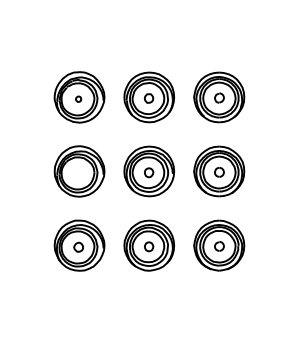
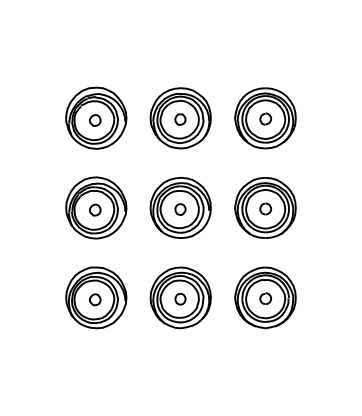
part: (78, 99) -> (94, 120), size x1.67
part: (78, 172) -> (94, 209), added

